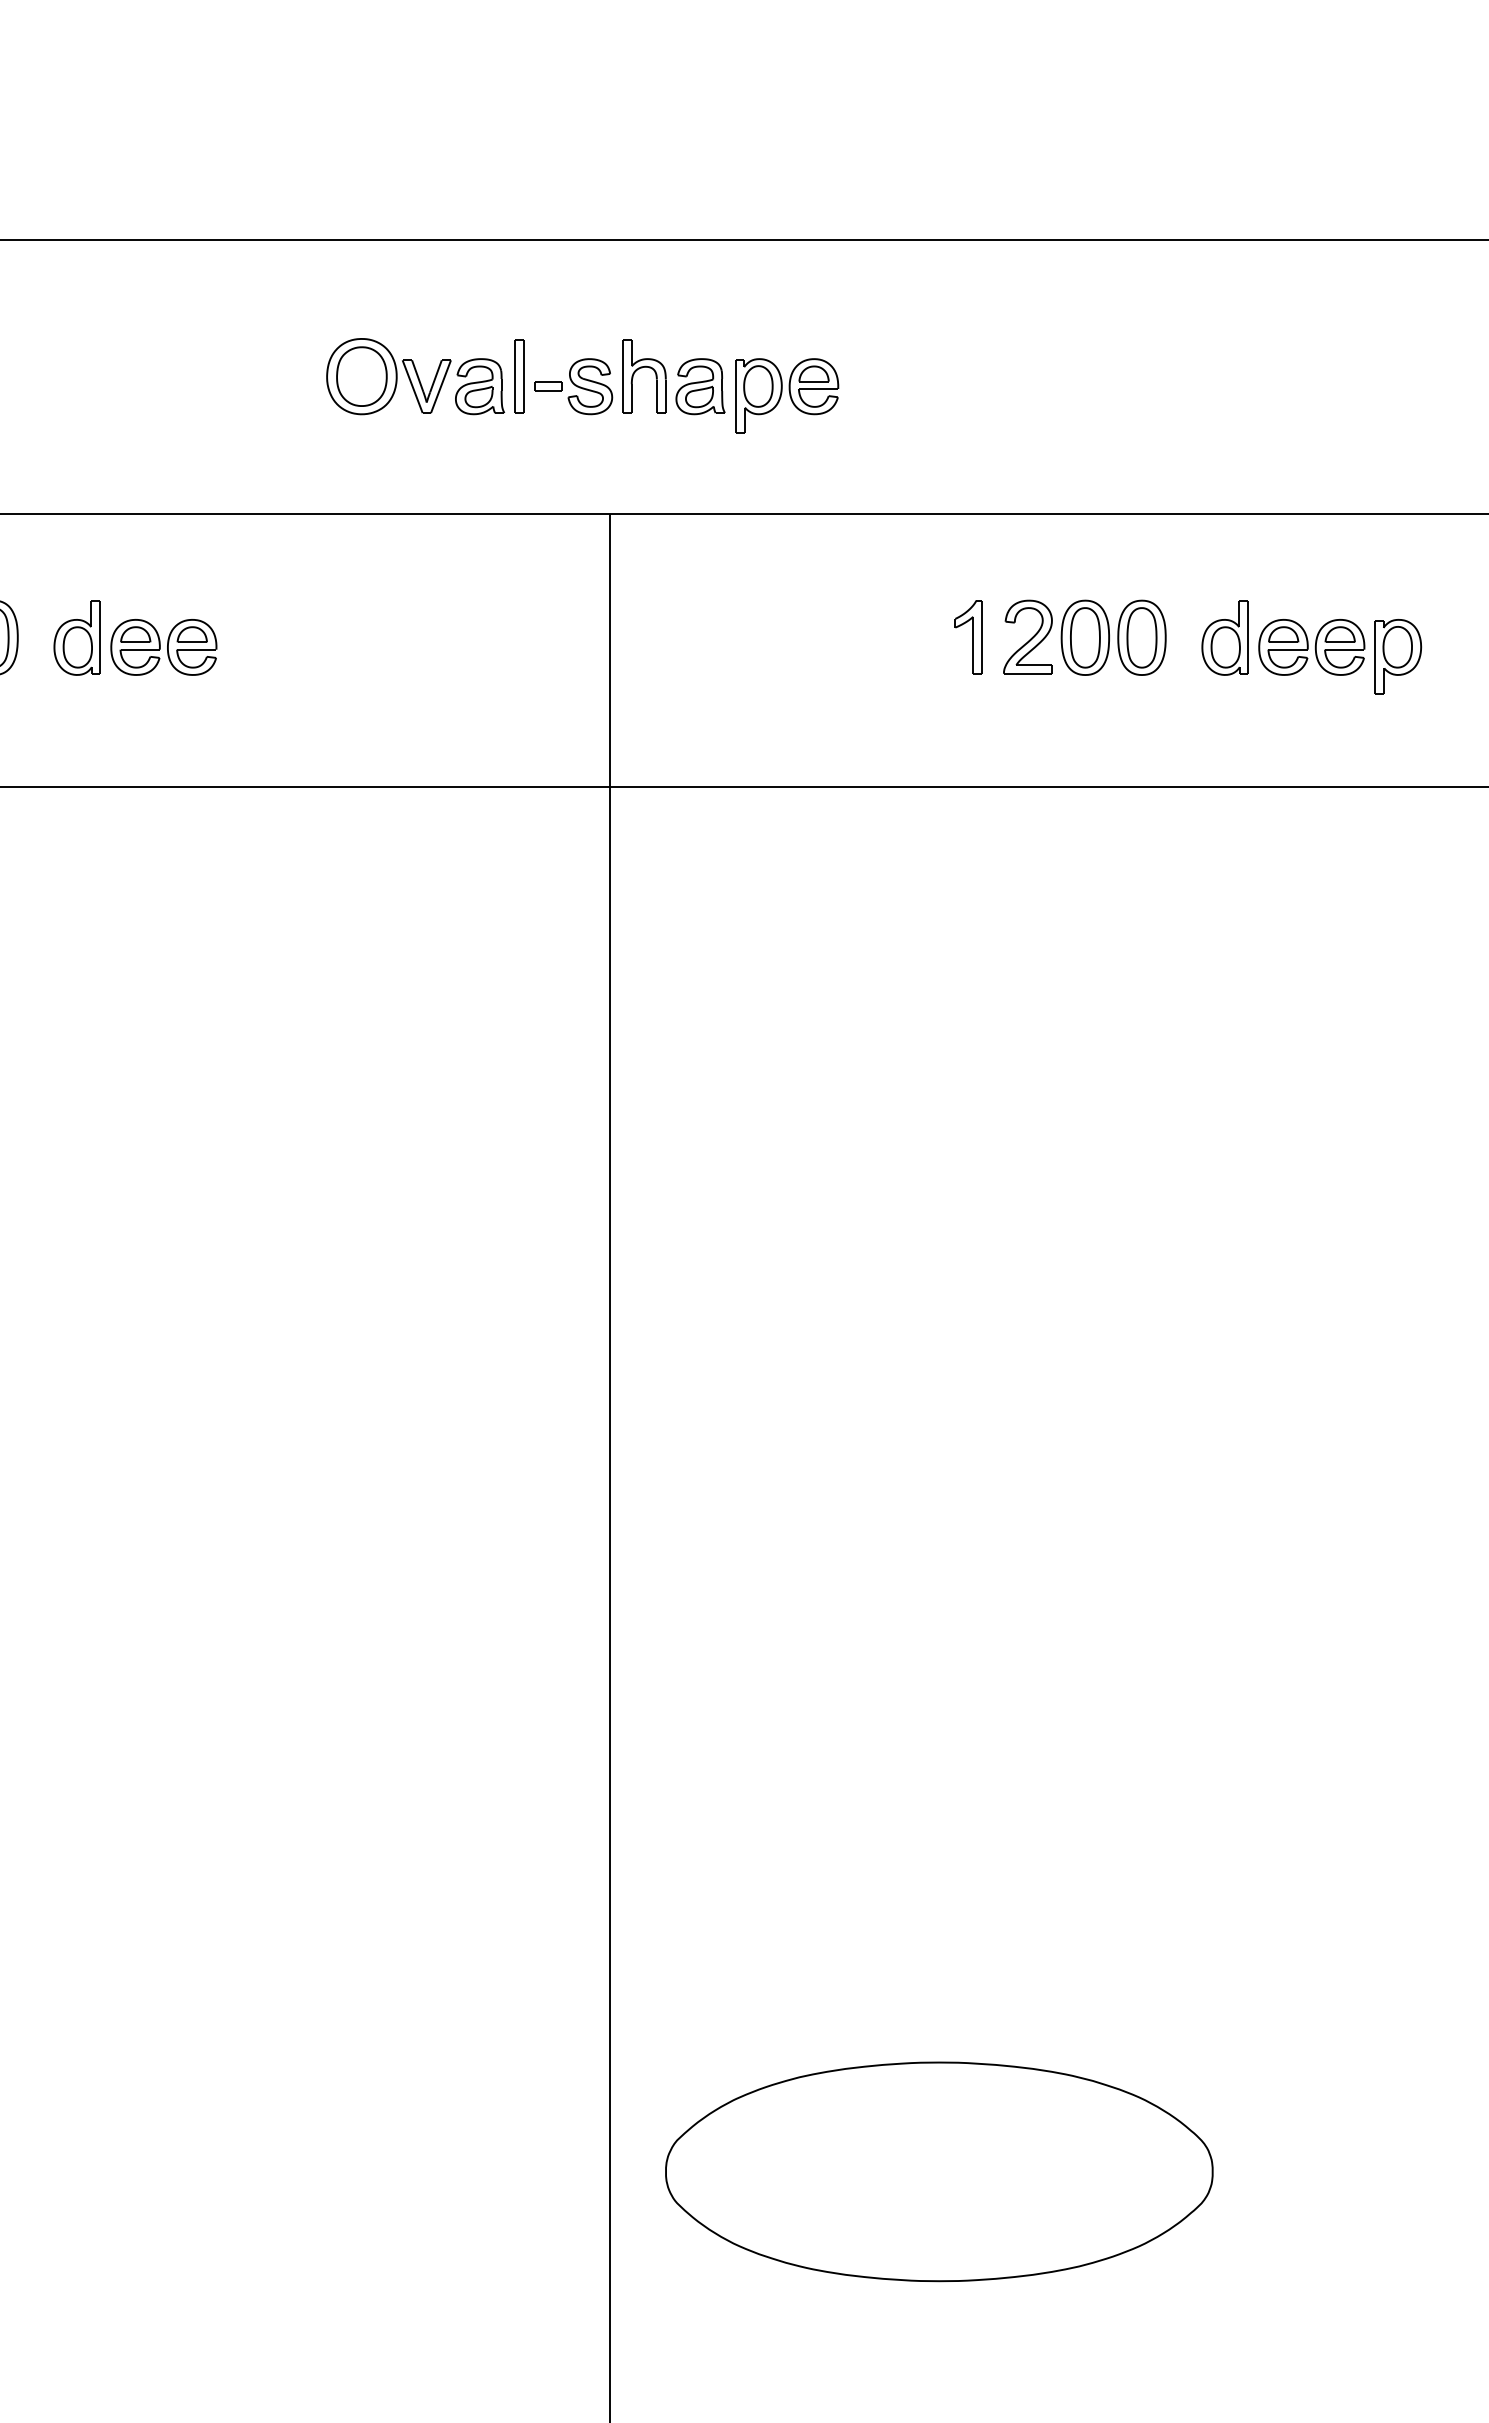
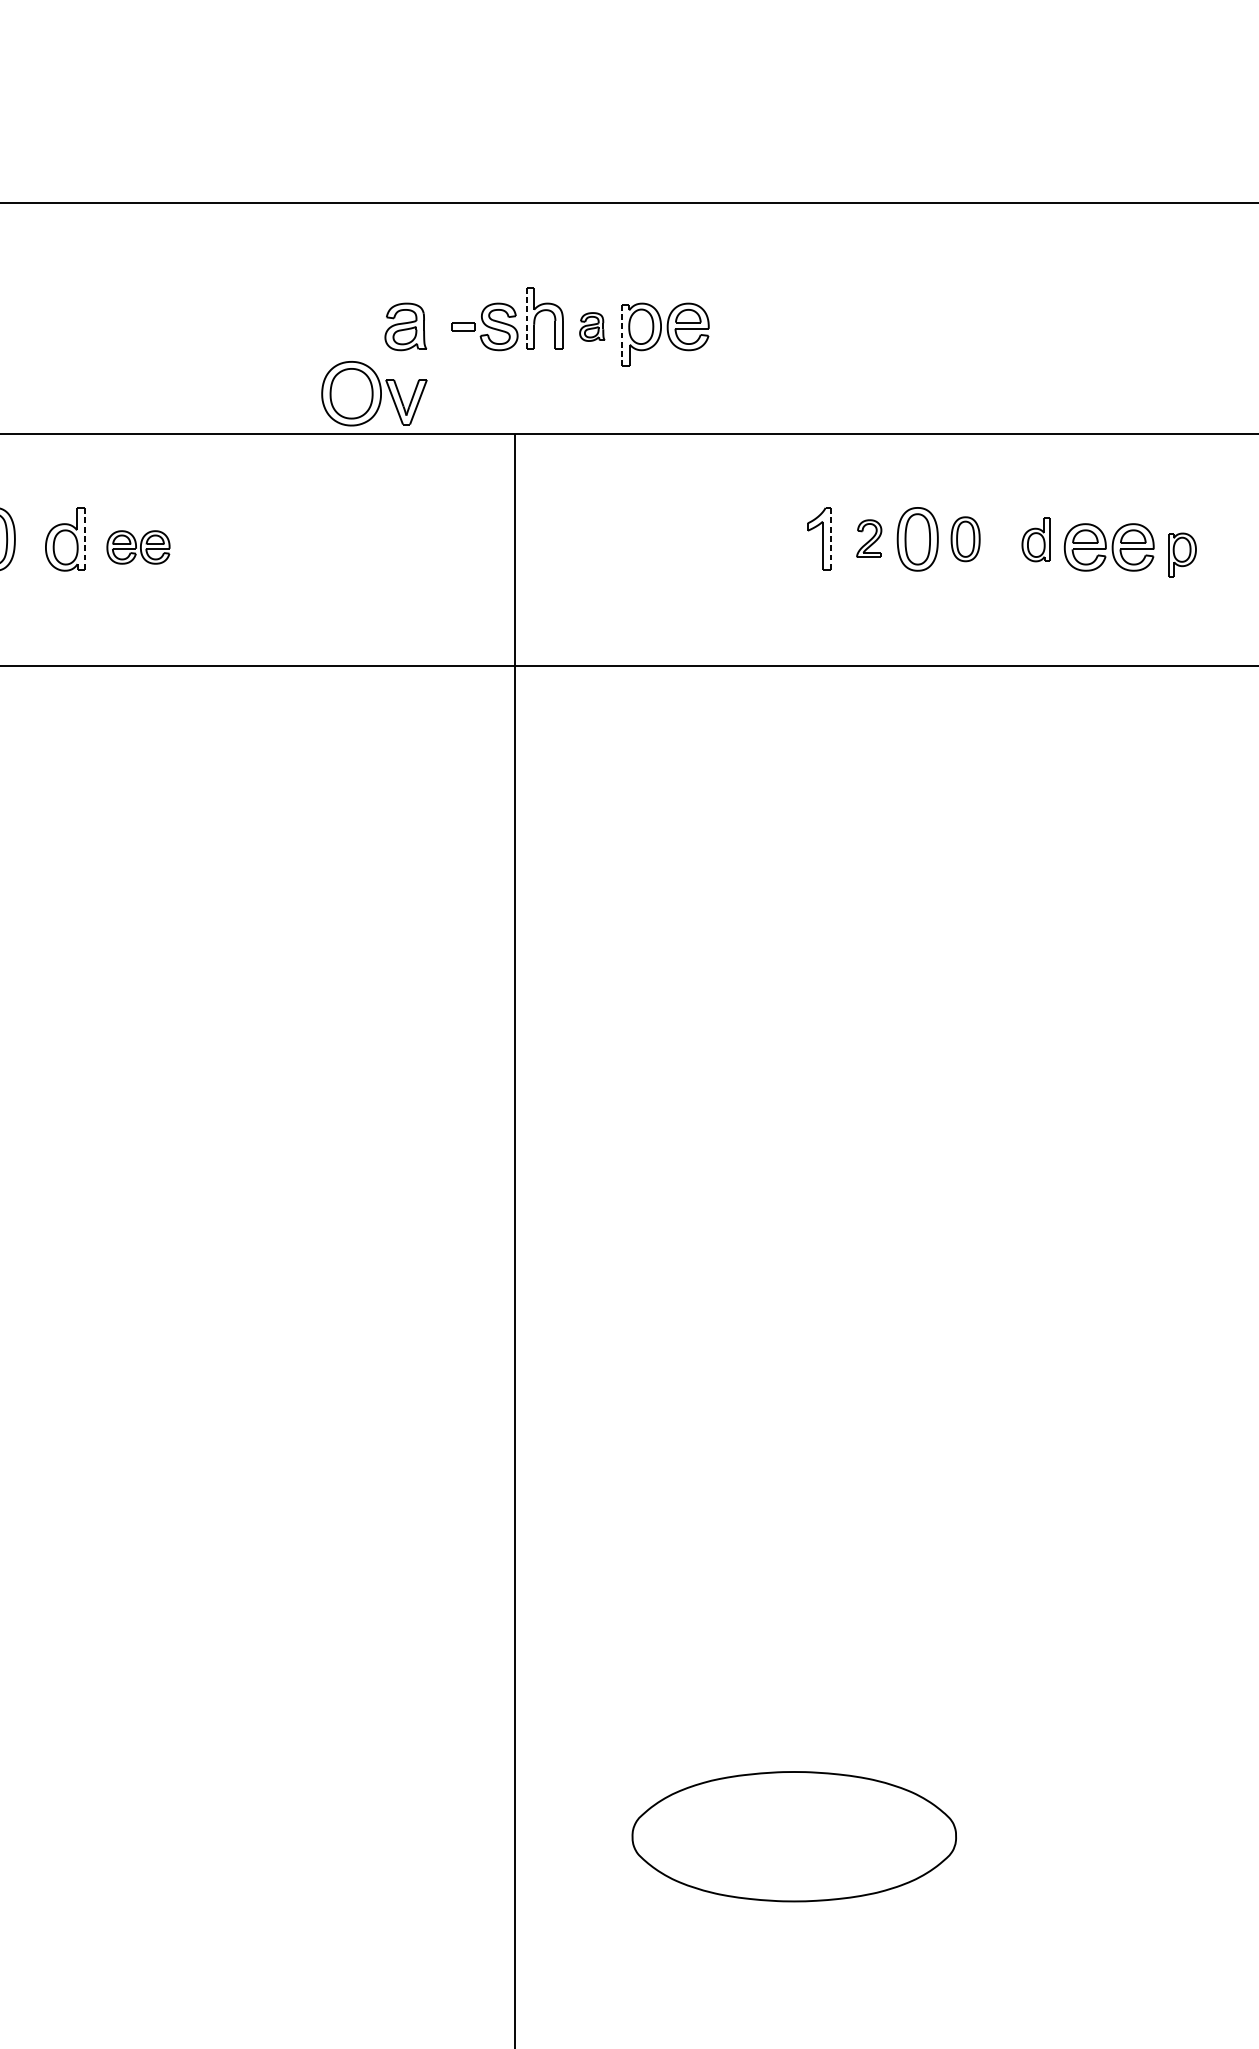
part: (388, 376) -> (374, 393), moved
part: (519, 376) -> (439, 318), removed
line: (622, 377) -> (526, 319), solid -> dashed
part: (700, 386) -> (592, 326), size x0.6
line: (736, 397) -> (622, 336), solid -> dashed
line: (100, 636) -> (84, 538), solid -> dashed
part: (1027, 636) -> (868, 538), size x0.6
line: (982, 637) -> (830, 539), solid -> dashed
part: (1141, 637) -> (965, 539), size x0.7
part: (1224, 637) -> (1035, 539), size x0.7
part: (163, 647) -> (138, 547), size x0.7
part: (1398, 656) -> (1182, 555), size x0.7
part: (939, 2171) -> (794, 1836), size x0.7

